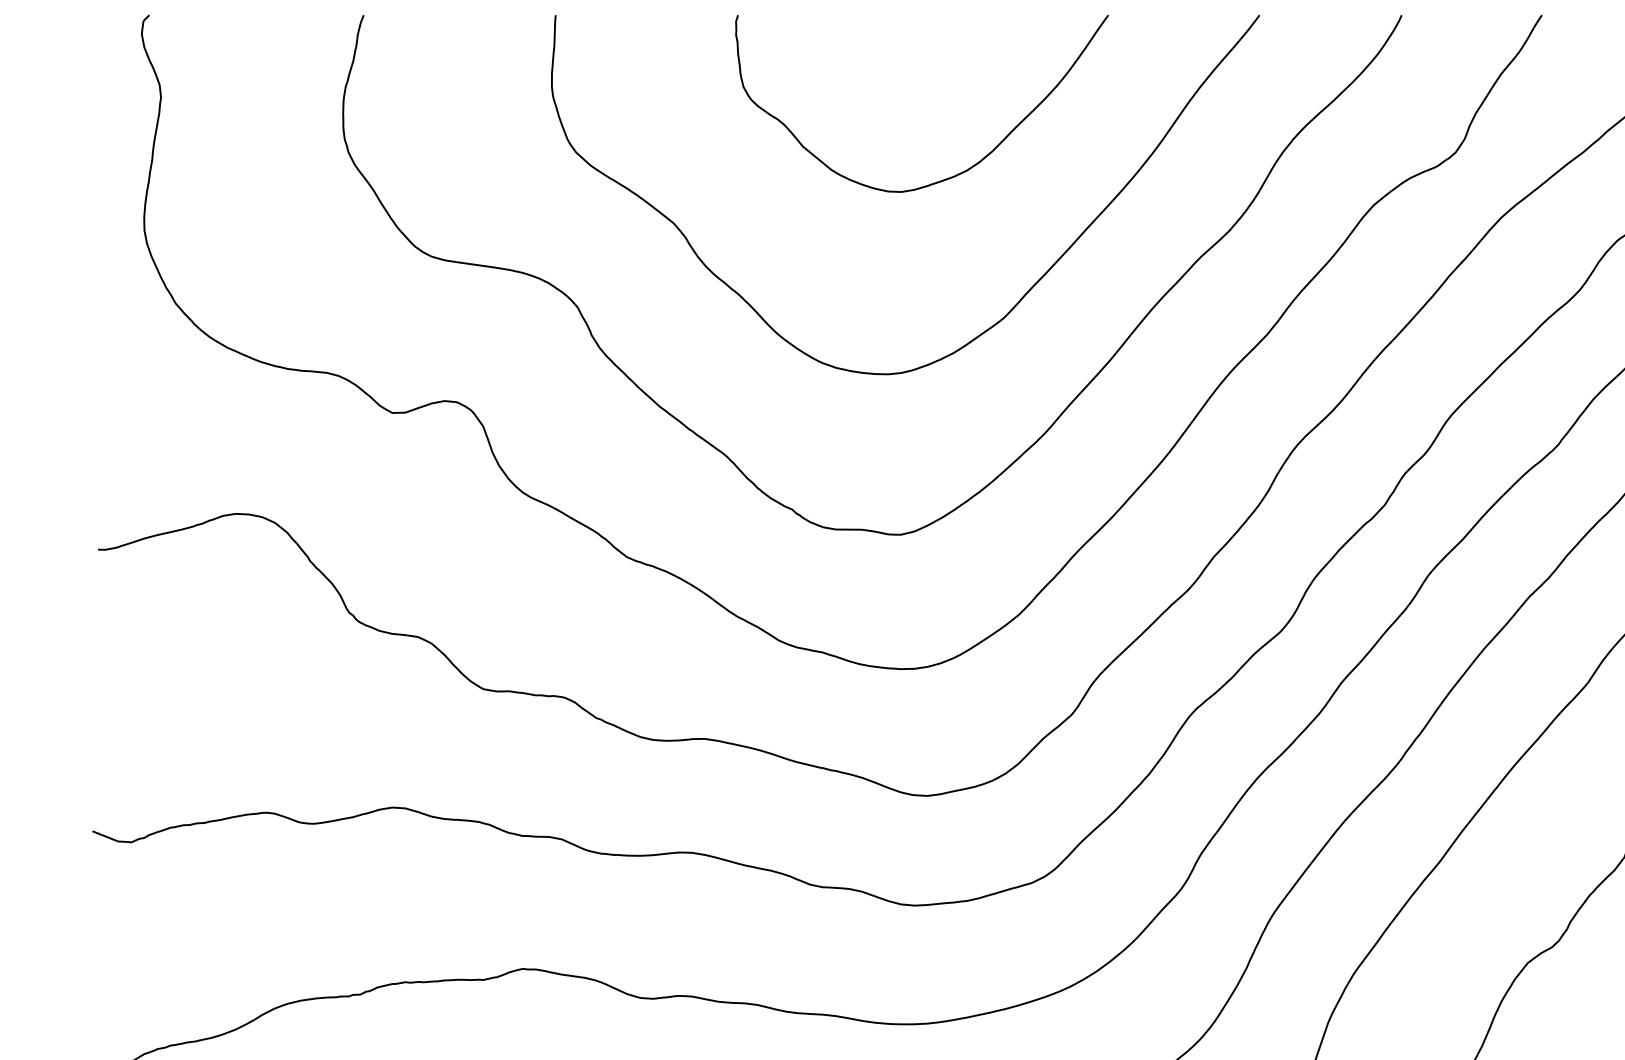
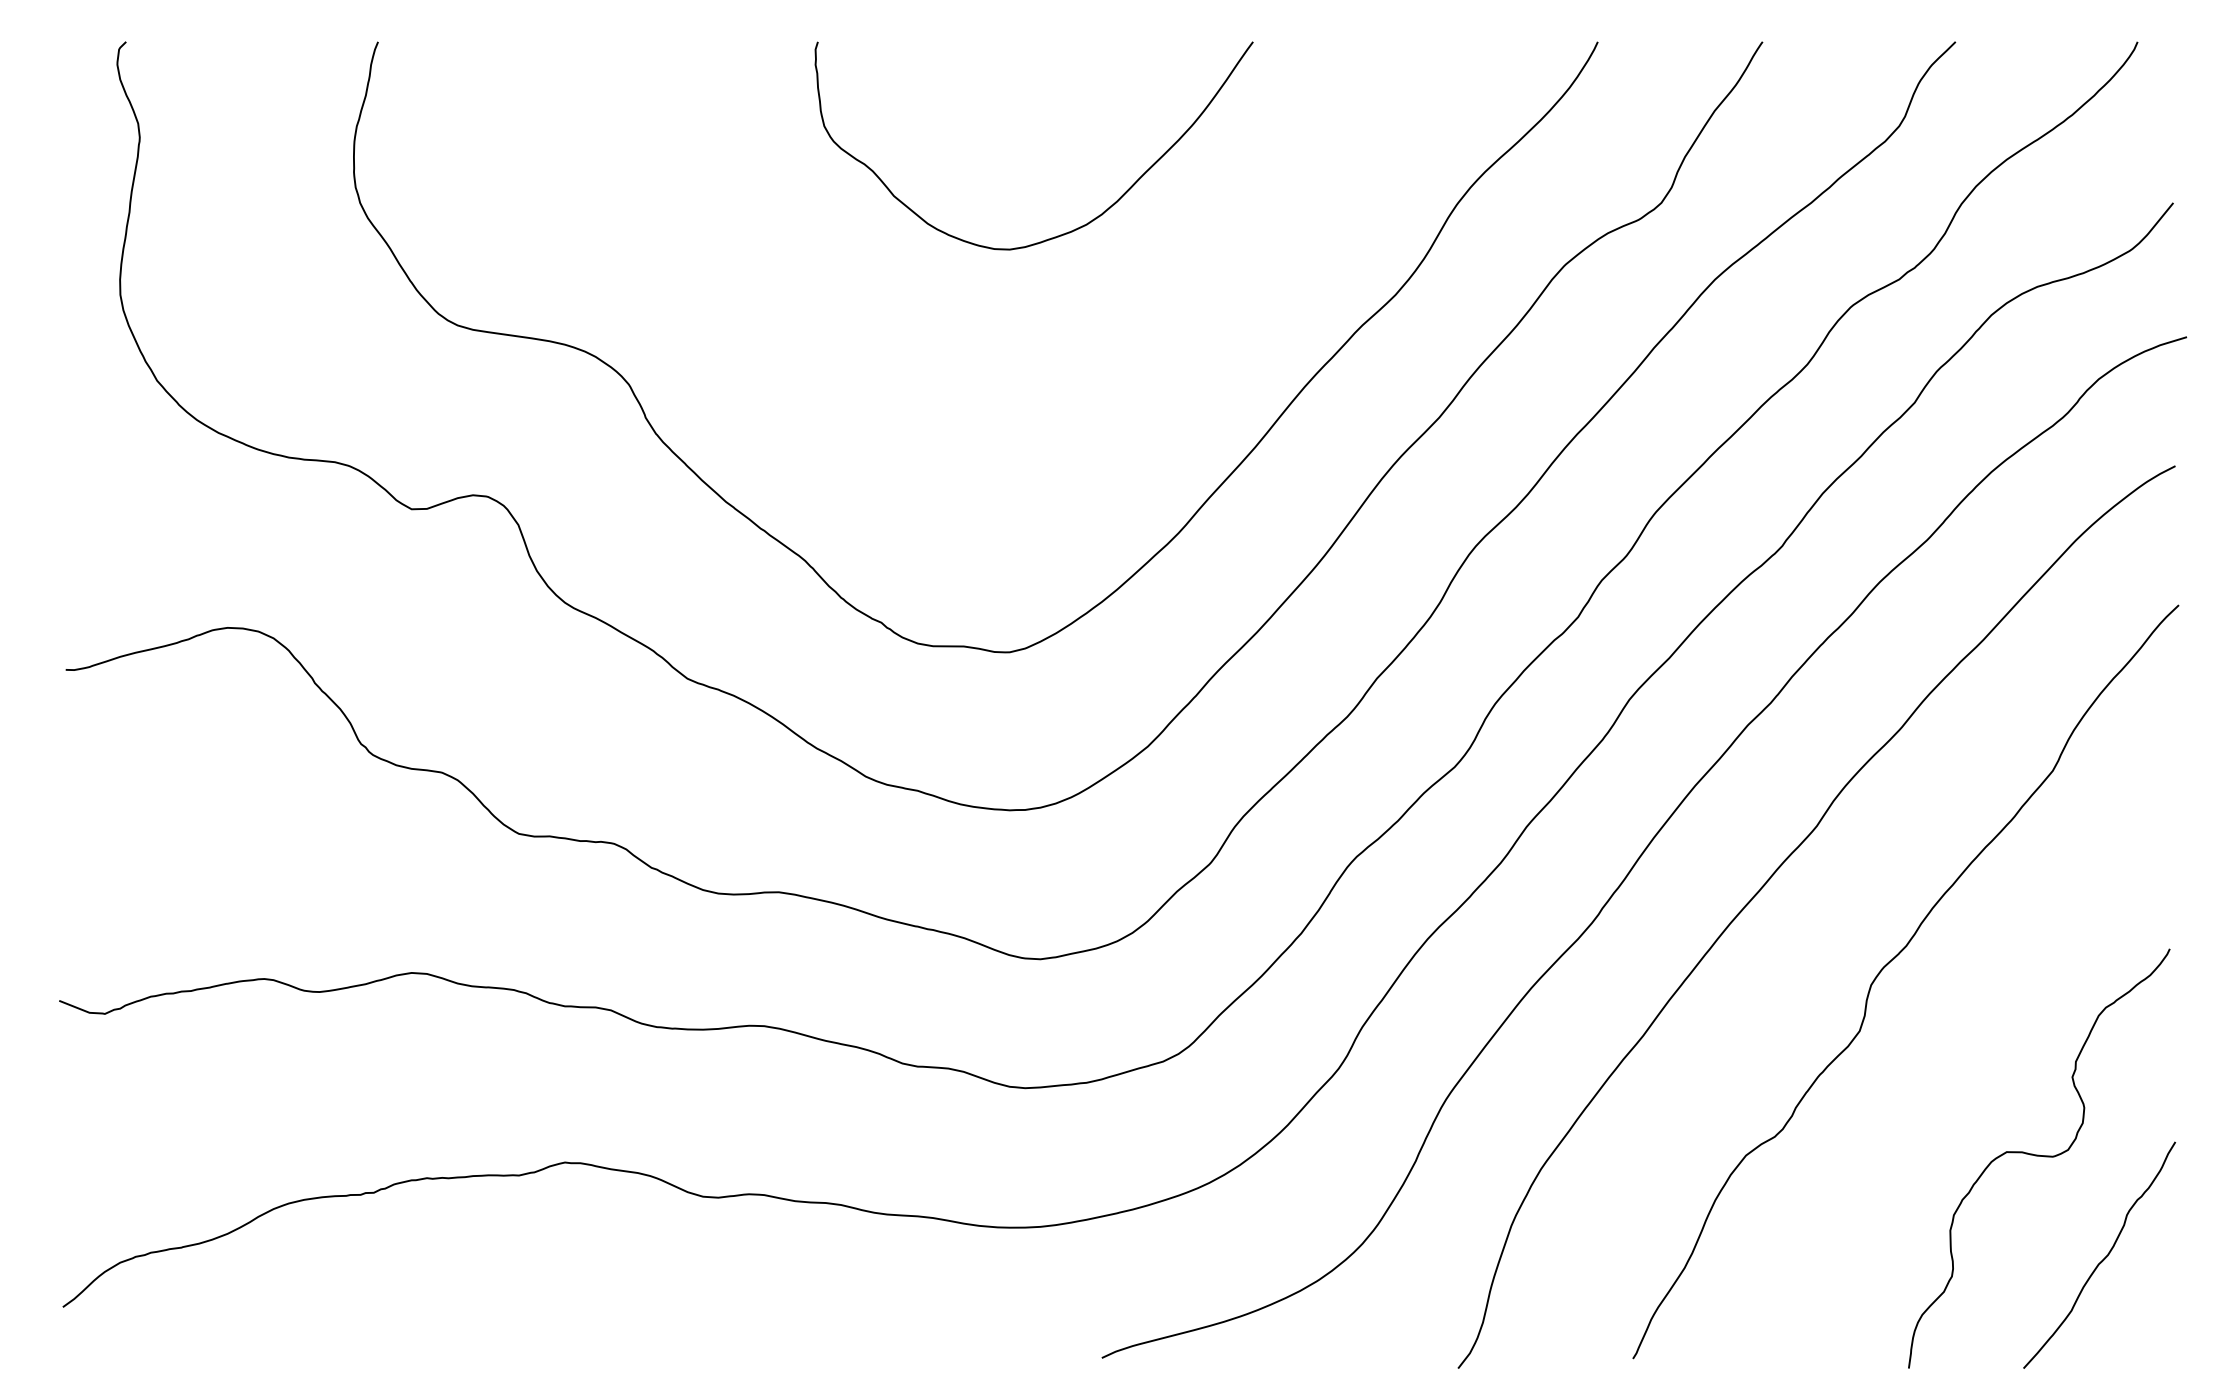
curve: (1019, 299) -> (1148, 376), removed

